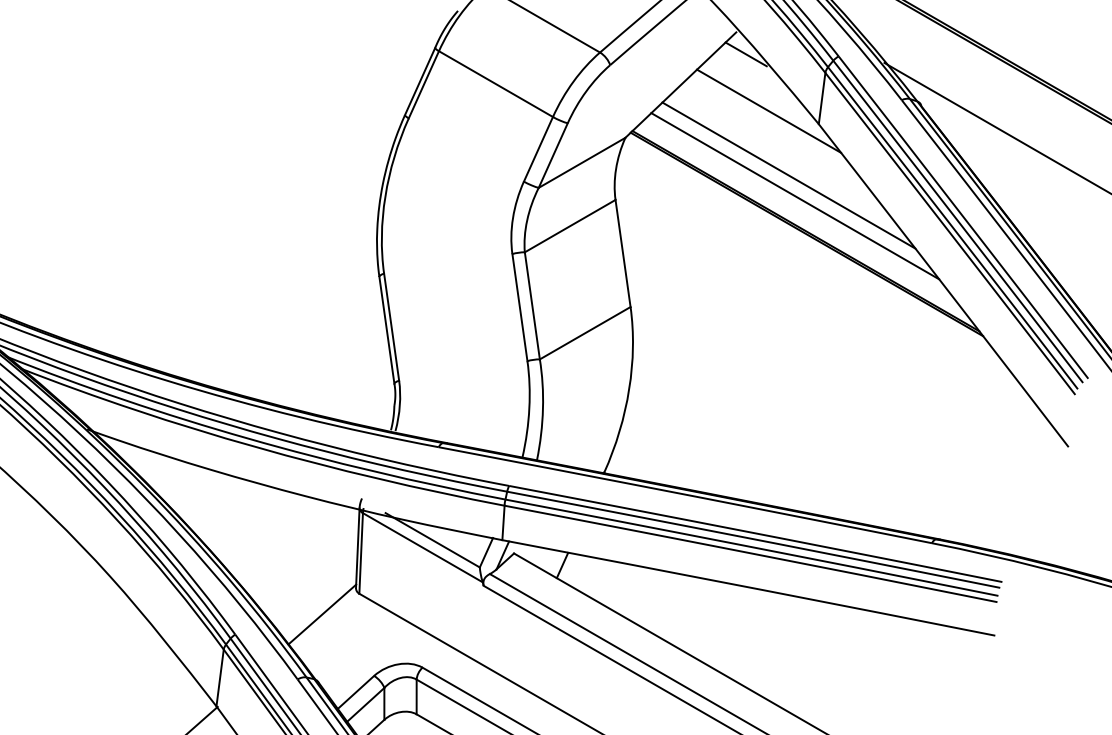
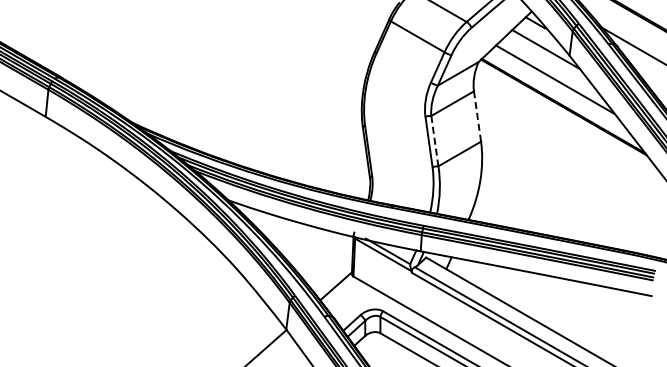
line: (795, 196) -> (558, 89), removed
line: (623, 253) -> (477, 116), solid -> dashed
line: (531, 306) -> (434, 141), solid -> dashed

